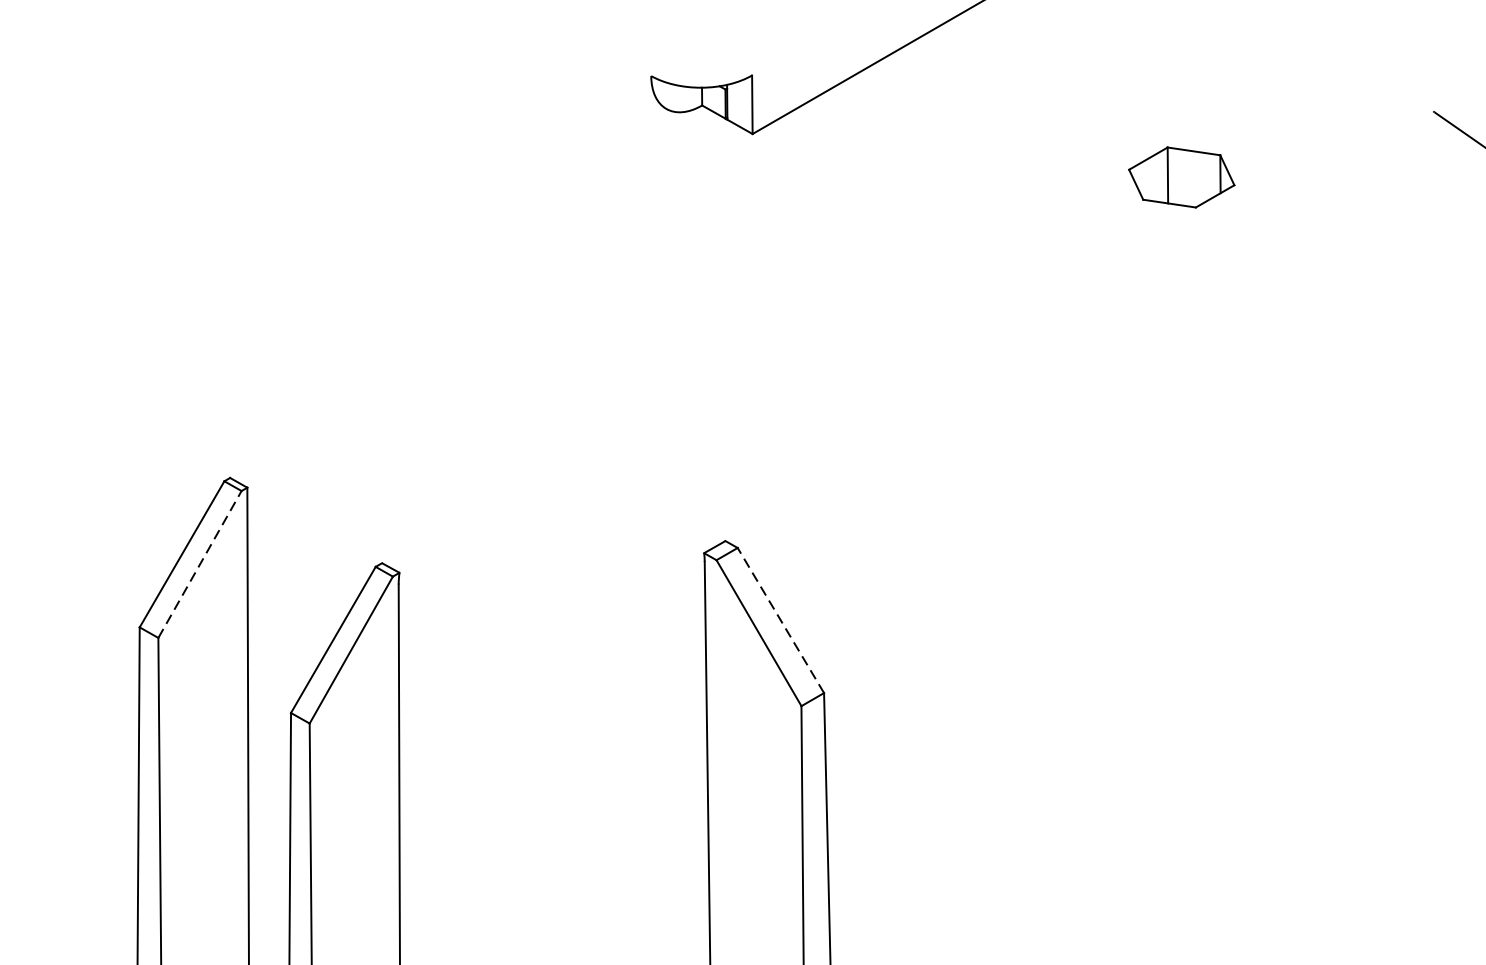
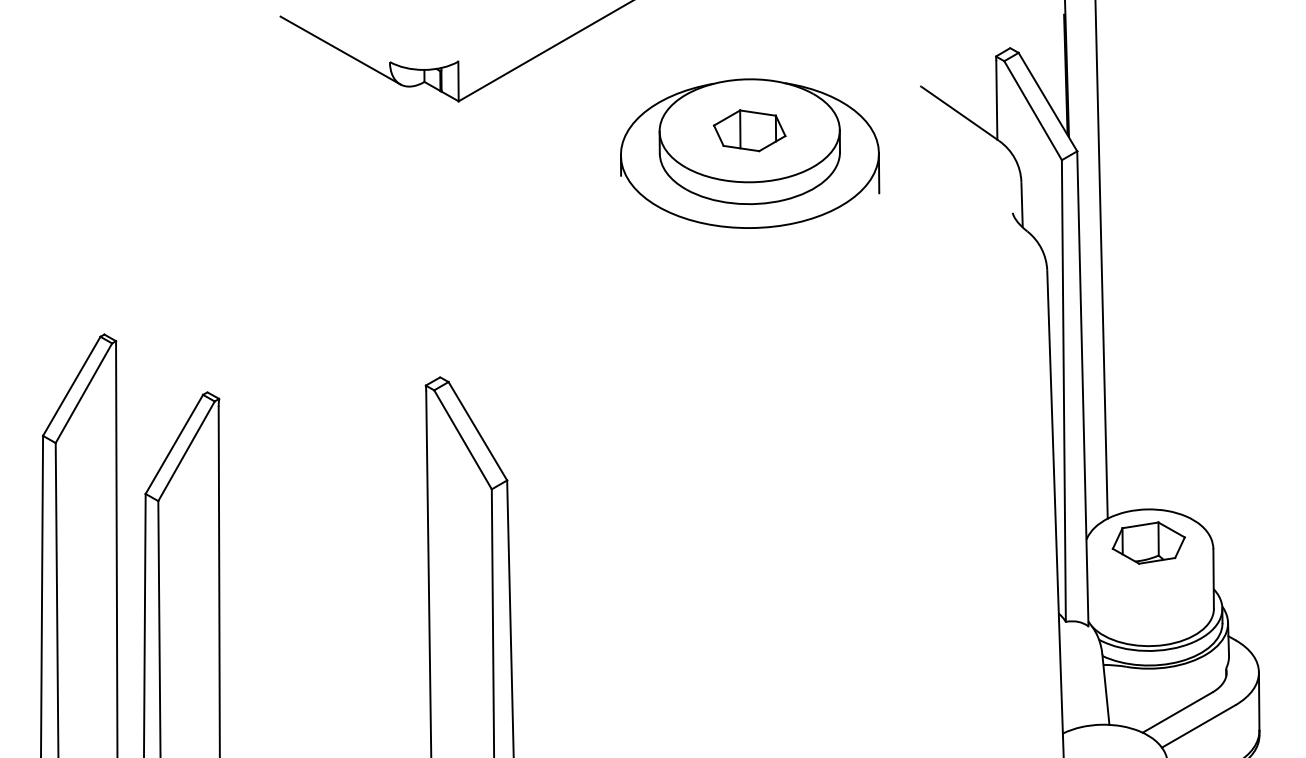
line: (578, 59) -> (340, 50), added
part: (1182, 210) -> (750, 153), added
line: (200, 563) -> (84, 392), dashed -> solid
line: (780, 619) -> (477, 430), dashed -> solid

